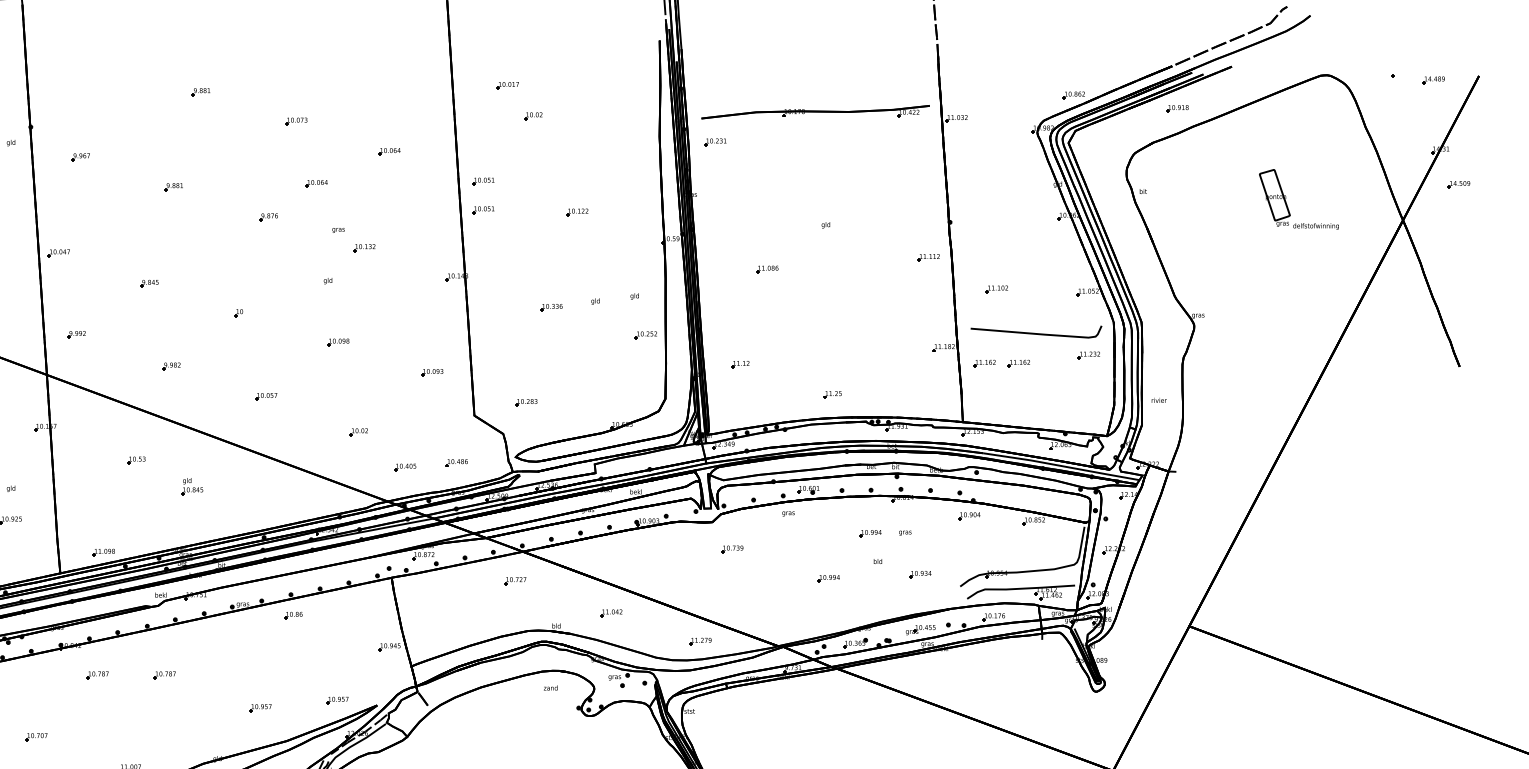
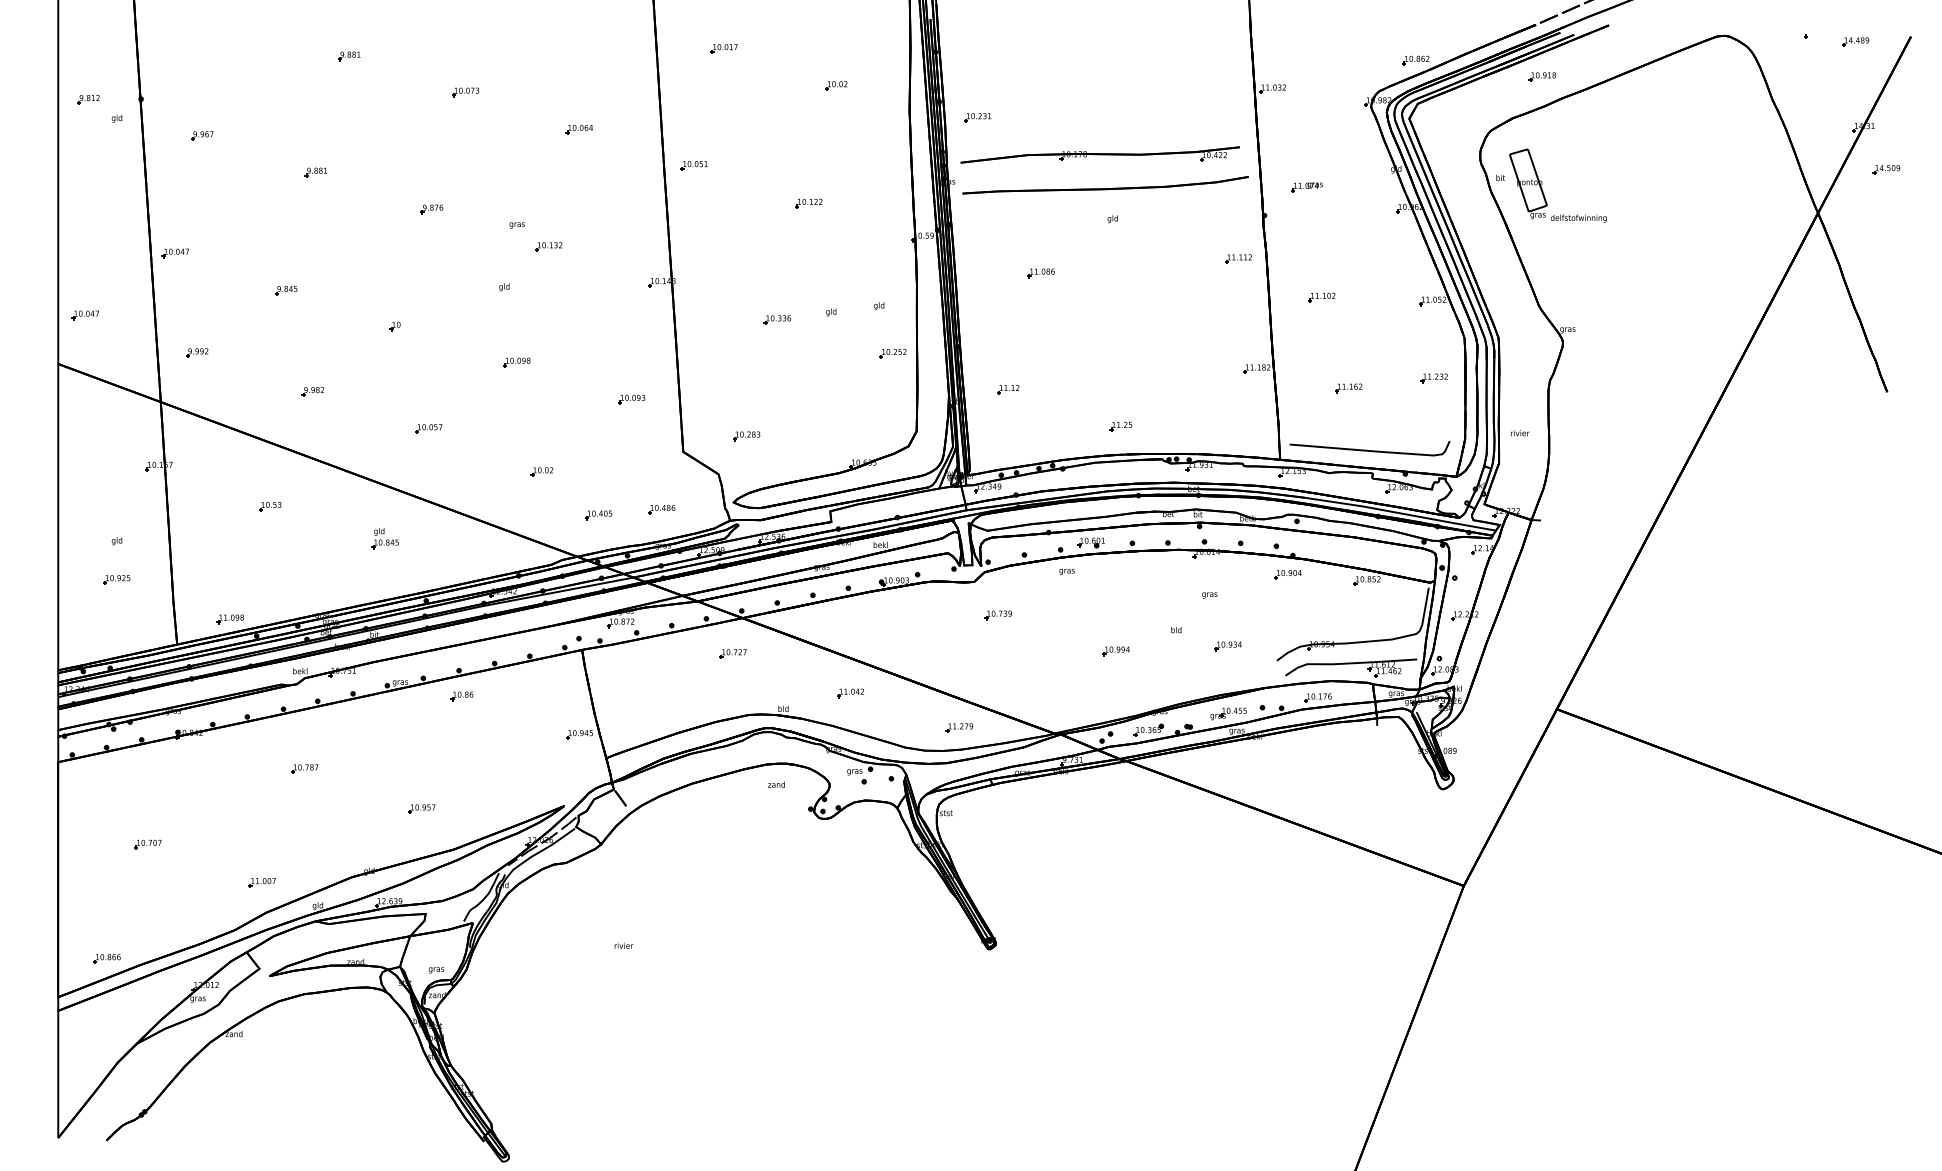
part: (815, 111) -> (1099, 154), moved
part: (533, 115) -> (836, 85), moved
part: (315, 183) -> (489, 168), removed
part: (819, 197) -> (1105, 185), added
part: (1286, 198) -> (1542, 184), moved
part: (984, 199) -> (1306, 187), added
part: (482, 209) -> (693, 200), removed
curve: (1035, 333) -> (1369, 450), moved
part: (984, 363) -> (1306, 388), removed
part: (191, 486) -> (384, 538), moved
part: (869, 534) -> (1166, 596), removed
part: (97, 674) -> (222, 768), removed
part: (337, 700) -> (515, 799), removed

